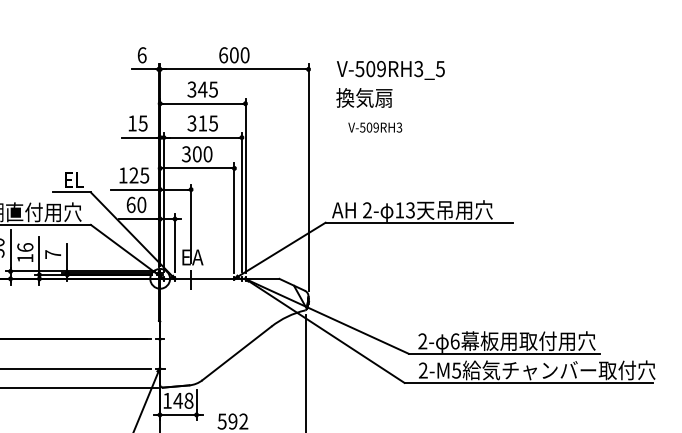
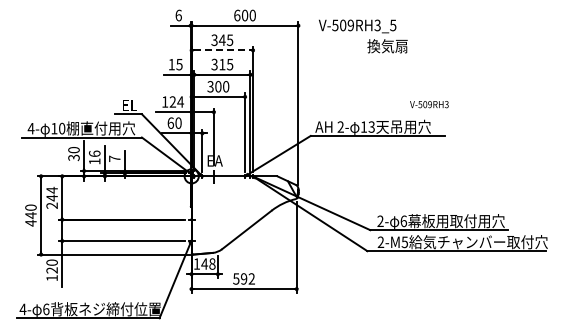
text: (364, 98) -> (387, 46), moved
line: (202, 103) -> (222, 50), solid -> dashed
text: (375, 127) -> (429, 104), moved
text: (144, 174) -> (180, 101), 125 -> 124

